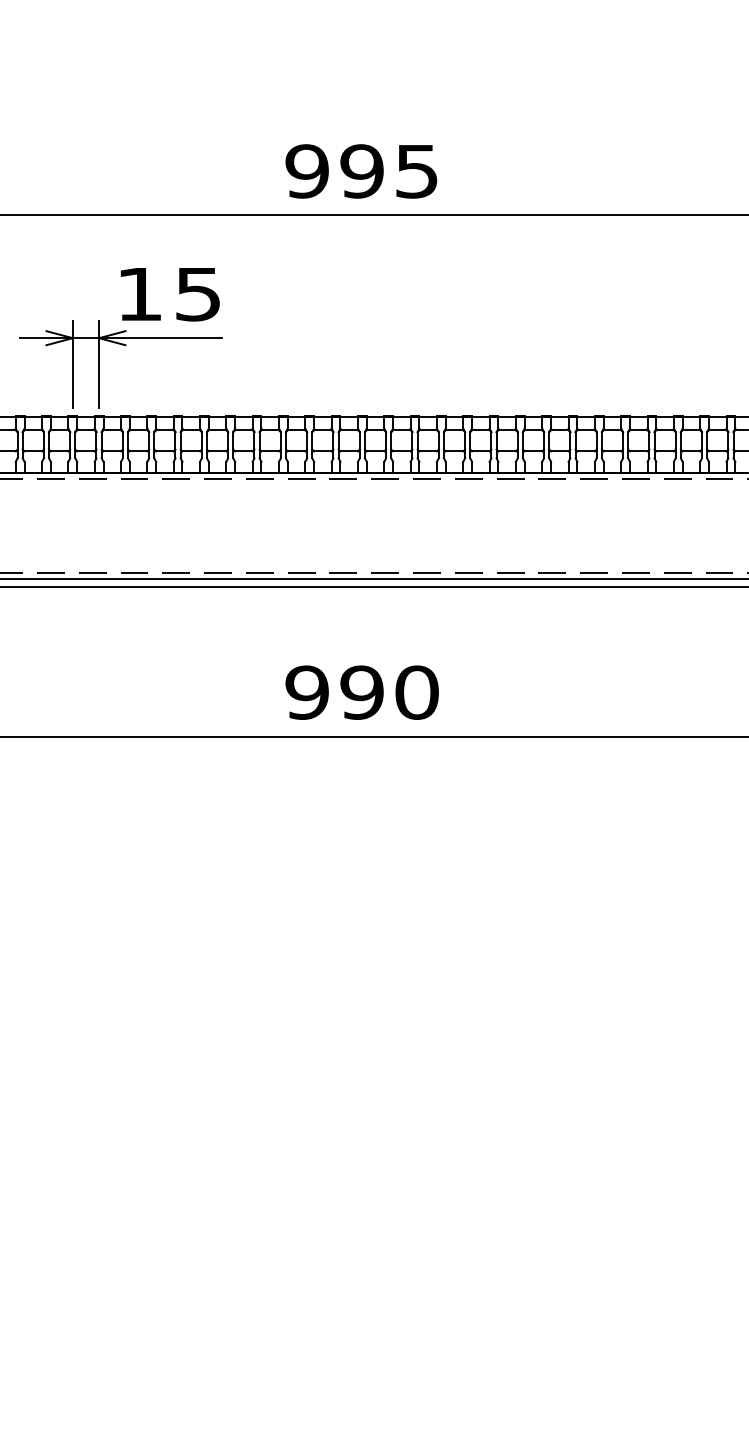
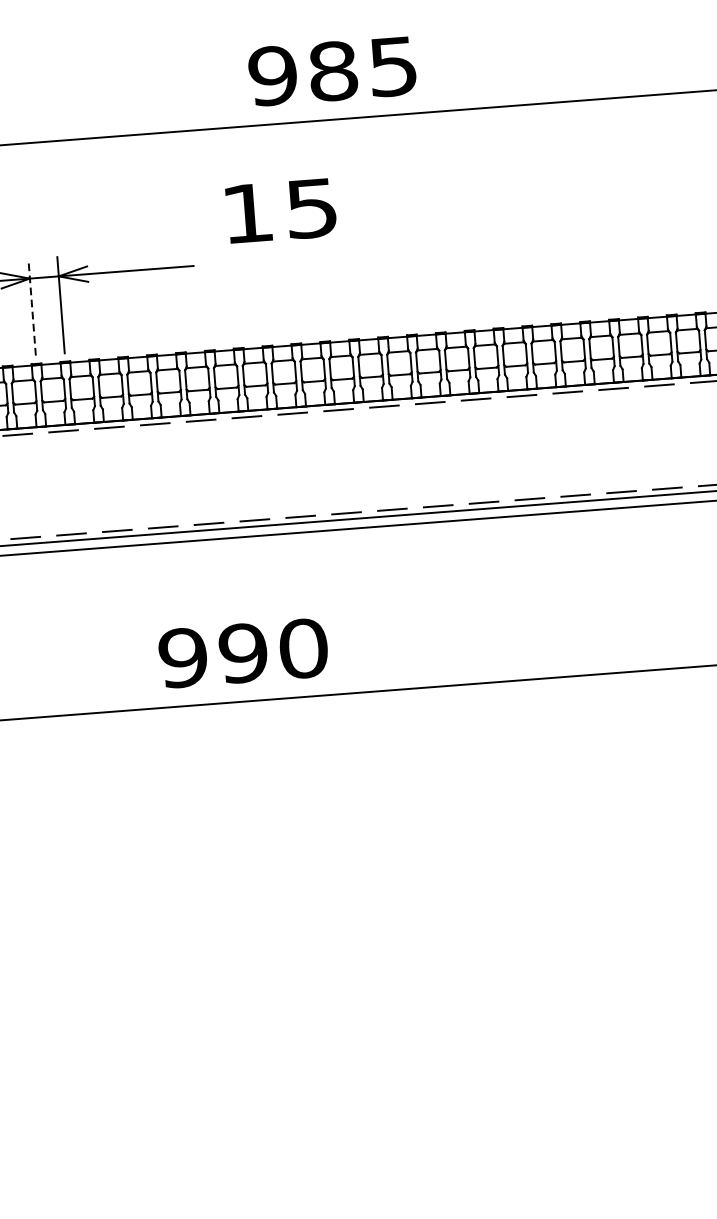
text: (361, 171) -> (332, 71), 995 -> 985
text: (170, 294) -> (281, 211), moved
line: (72, 364) -> (31, 307), solid -> dashed
text: (361, 692) -> (242, 653), moved

